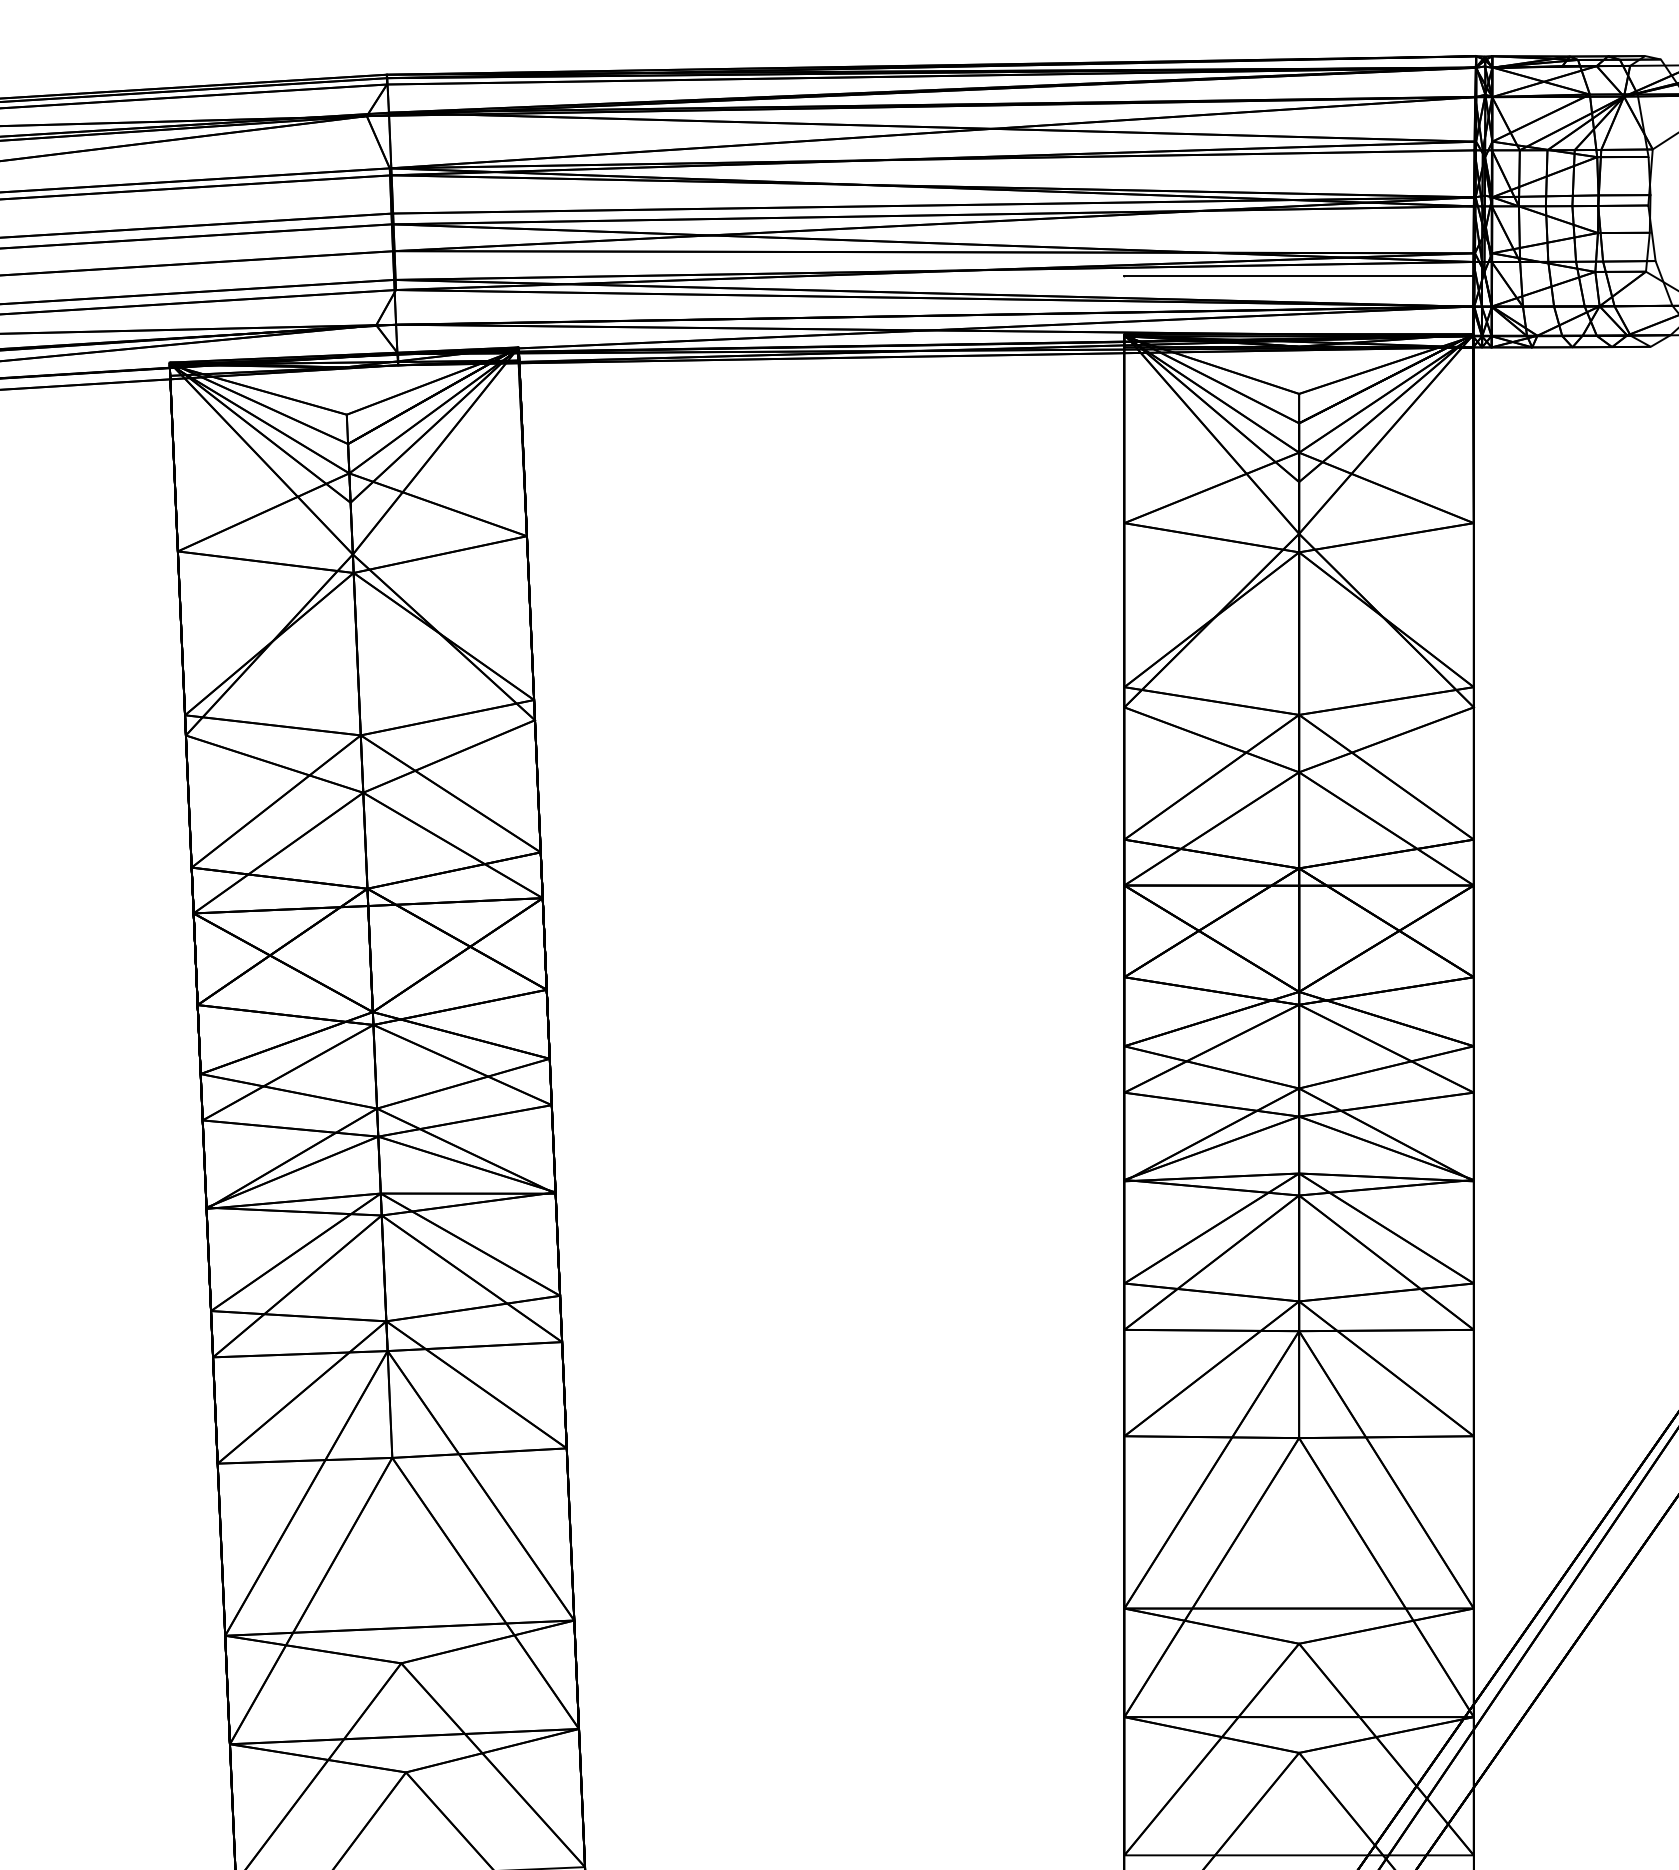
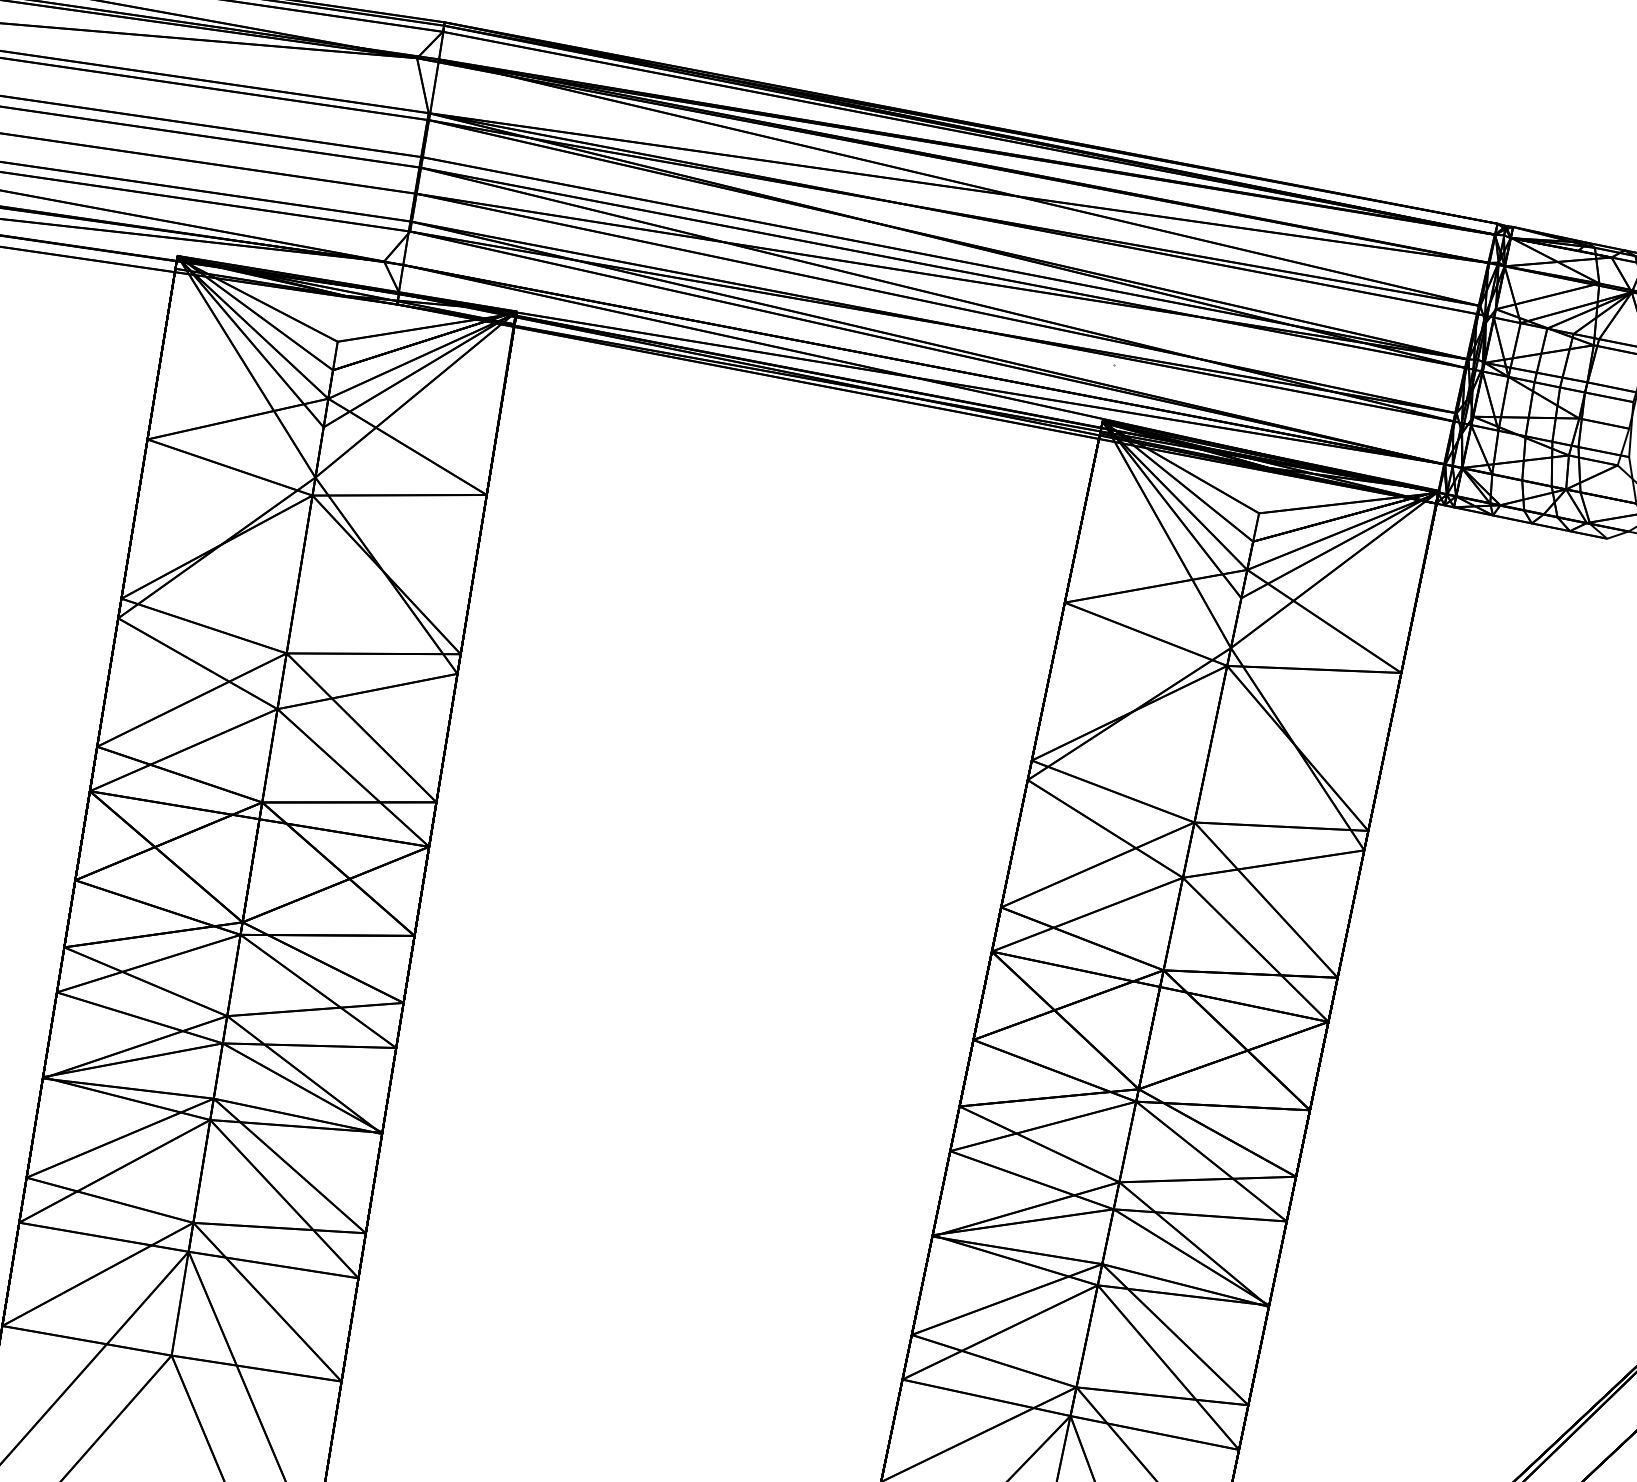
line: (1298, 276) -> (1282, 400), removed

